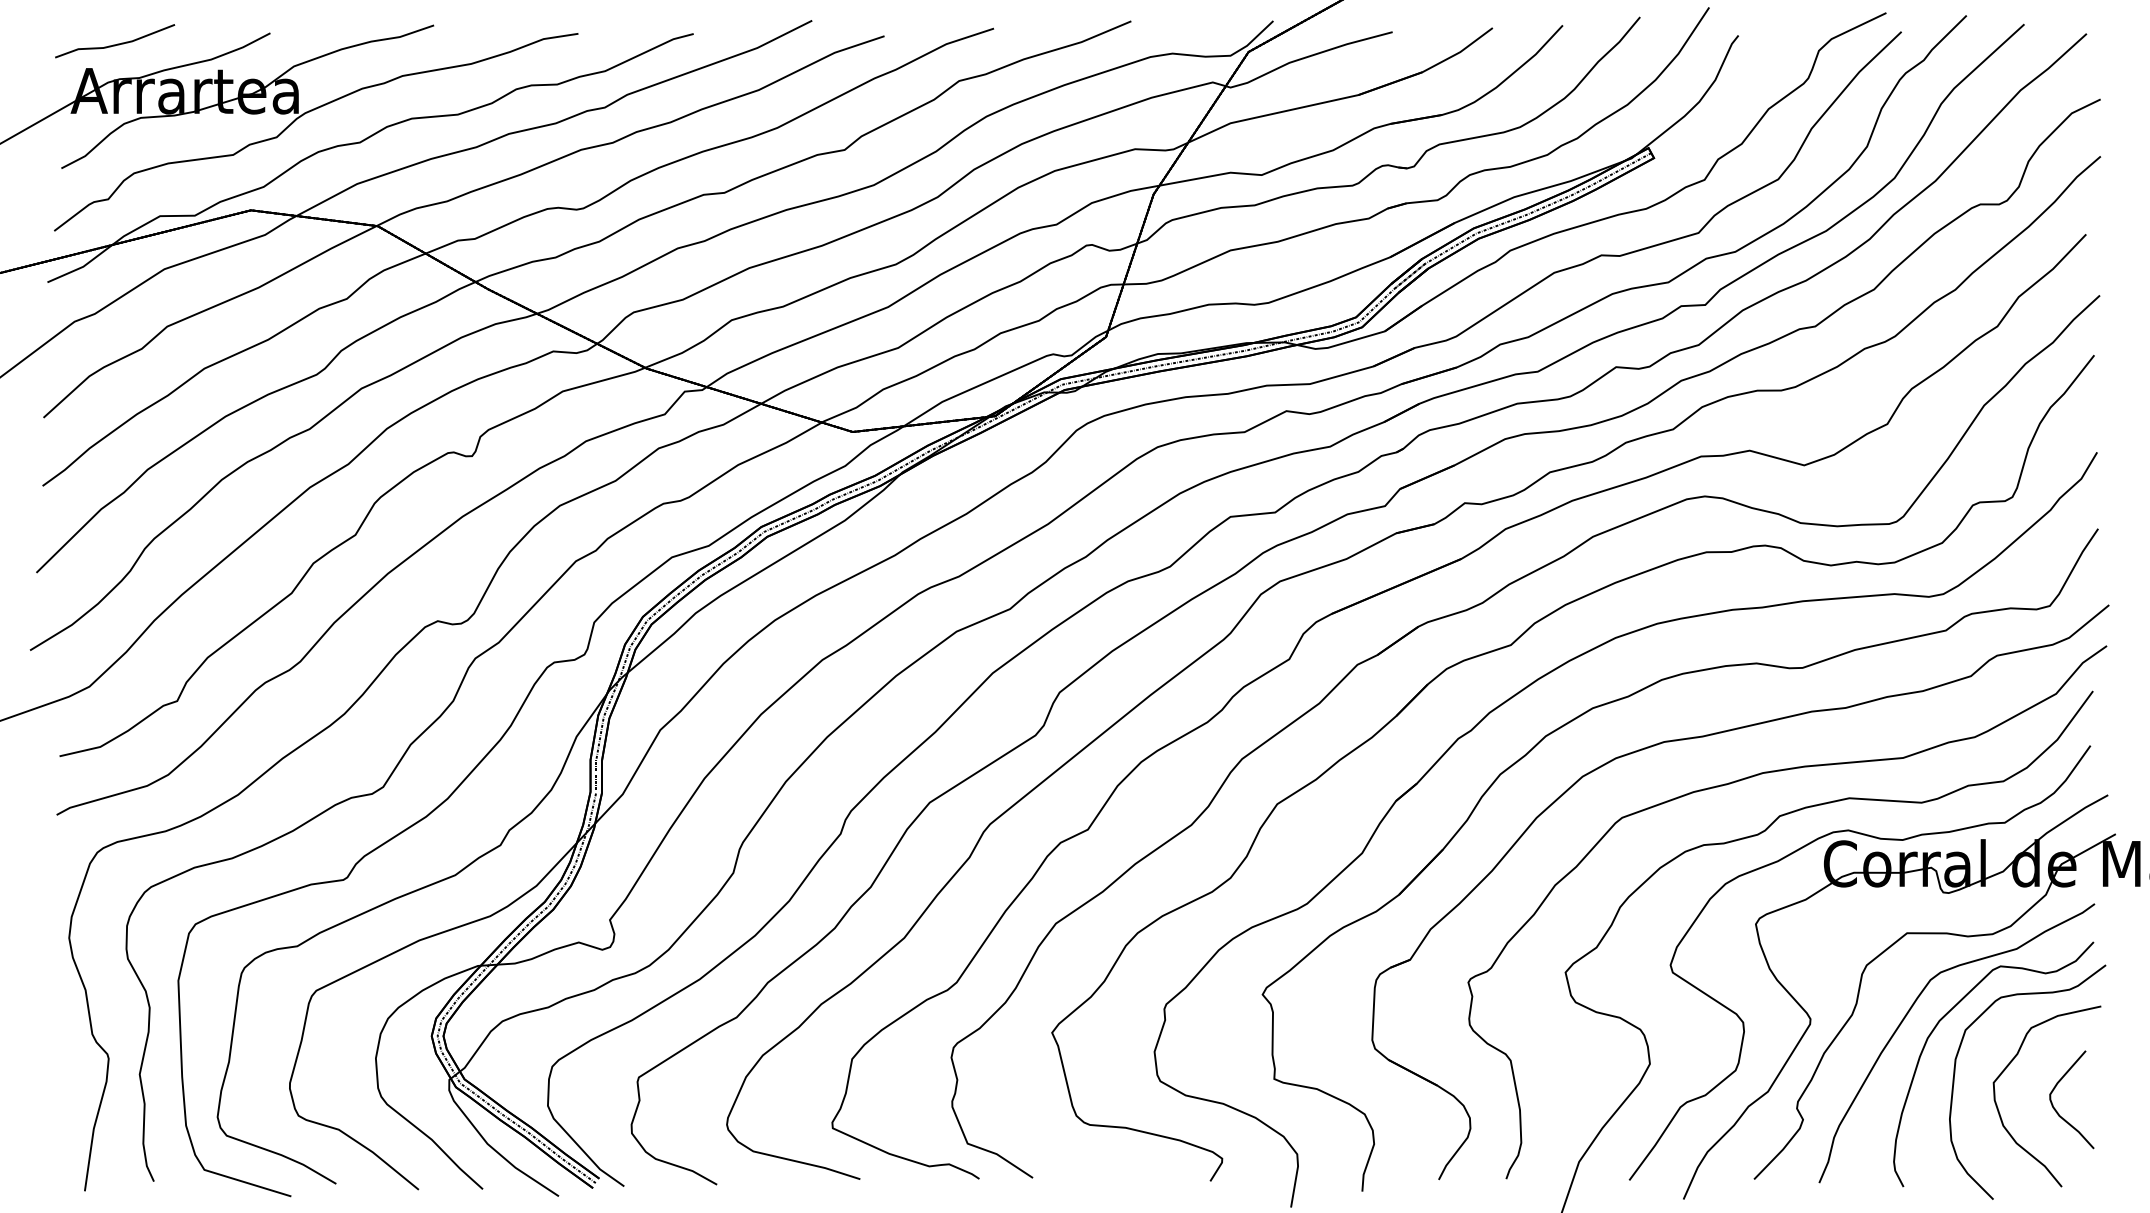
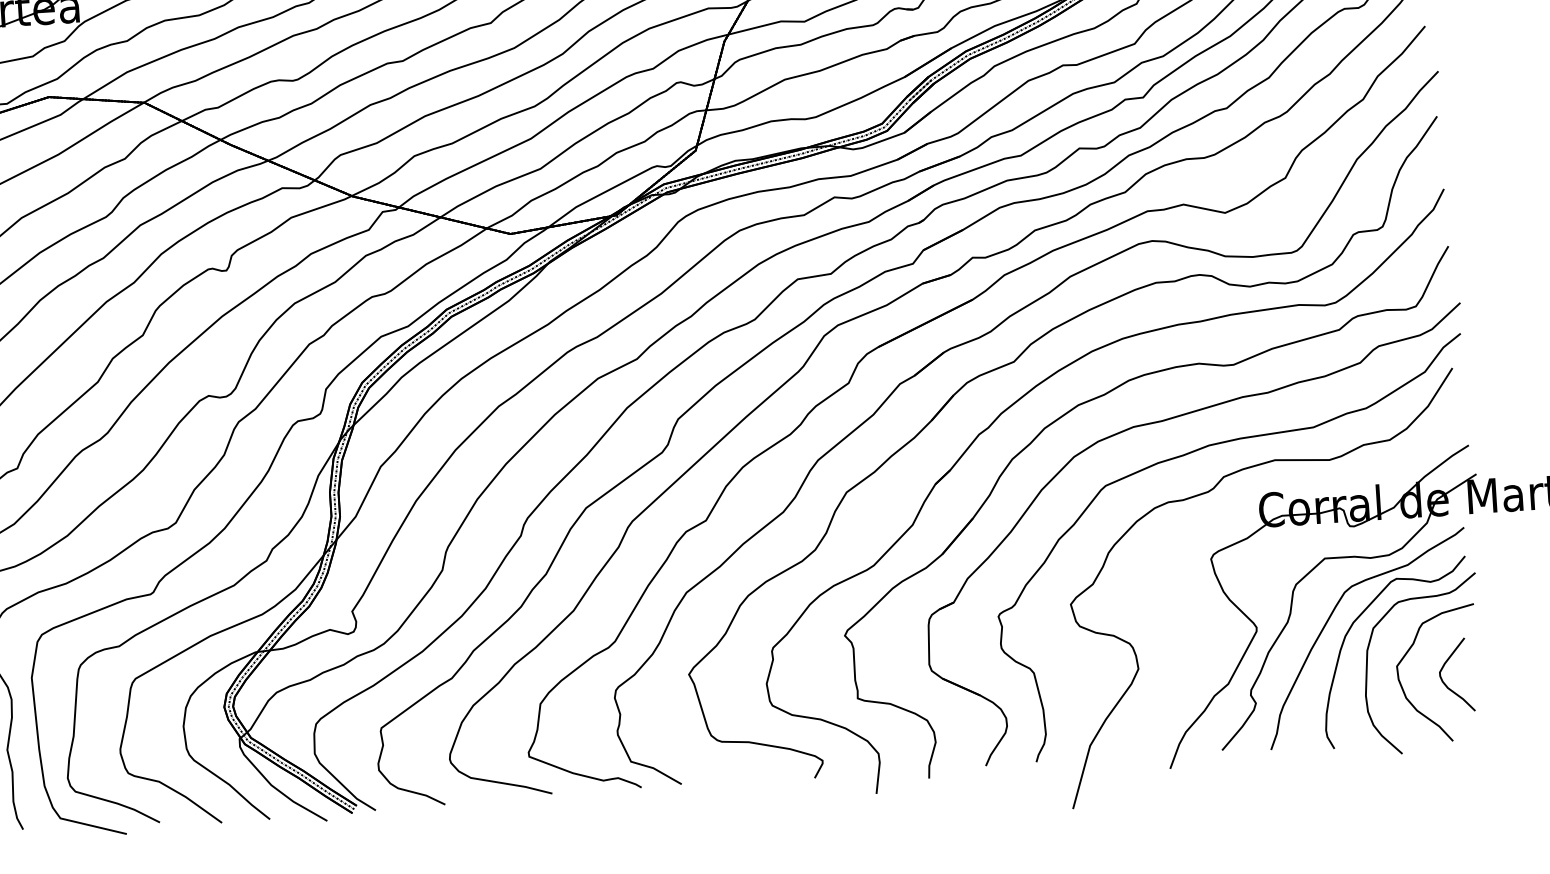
part: (1878, 839) -> (1298, 489), removed

